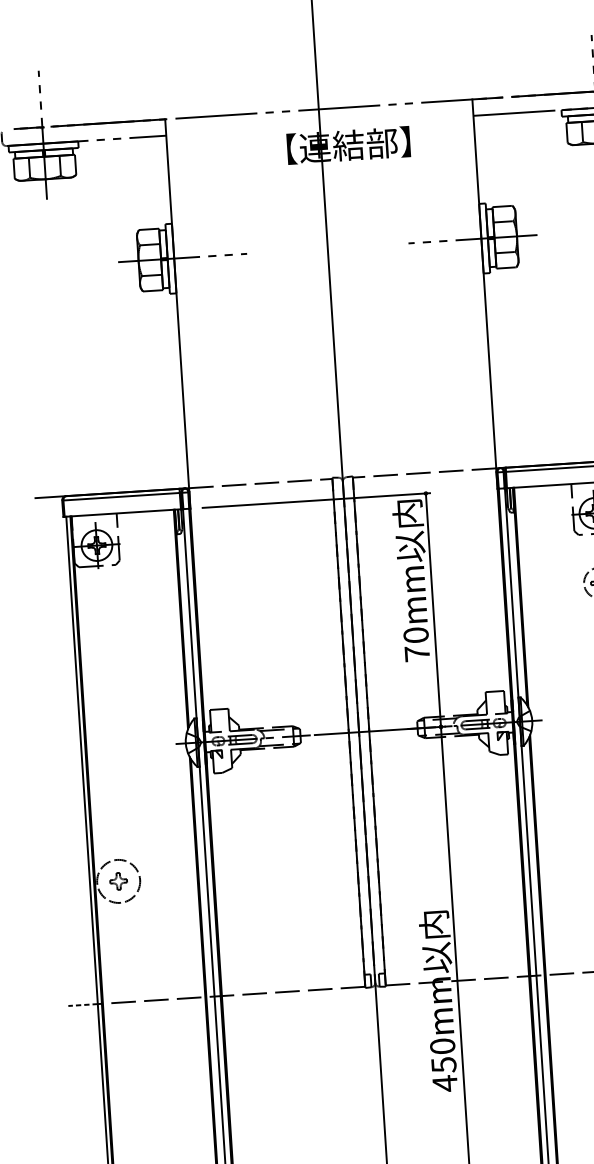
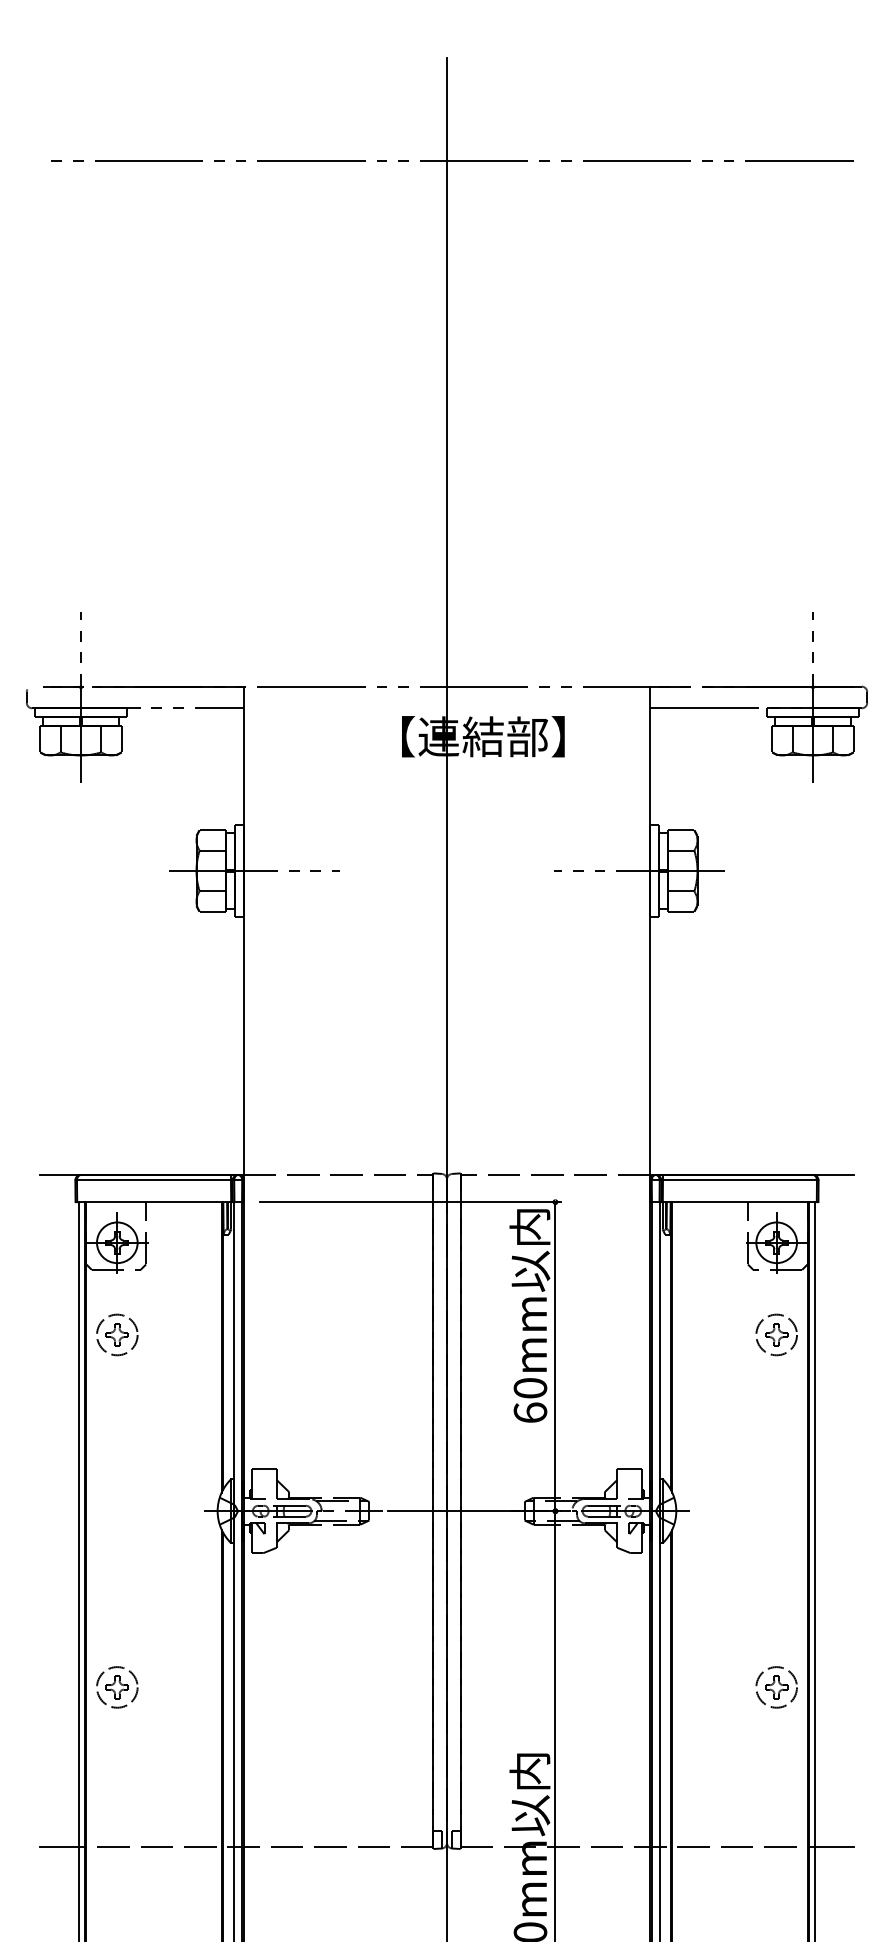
part: (101, 614) -> (117, 1334), added
text: (417, 653) -> (530, 1412), 70mm -> 60mm
circle: (118, 881) -> (117, 1687), size x0.71
line: (82, 1005) -> (59, 1847), dashed -> solid

